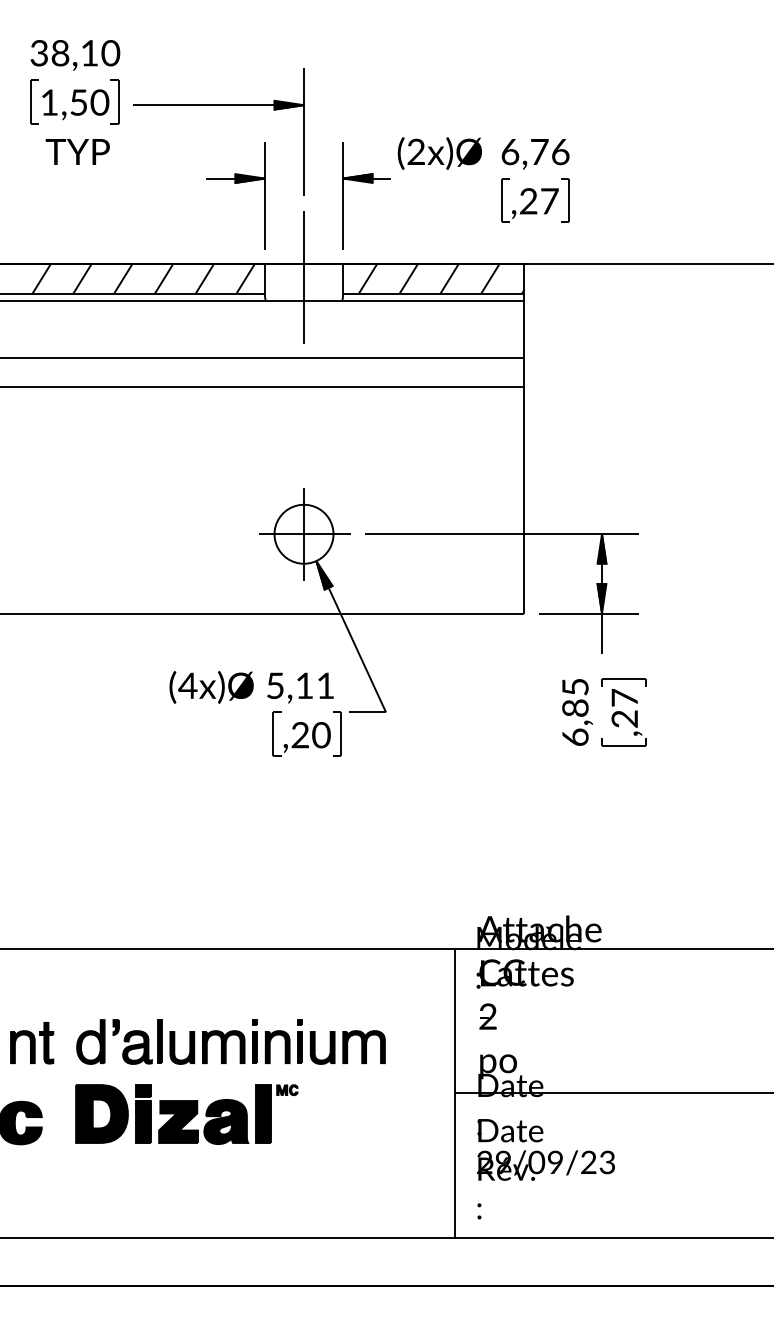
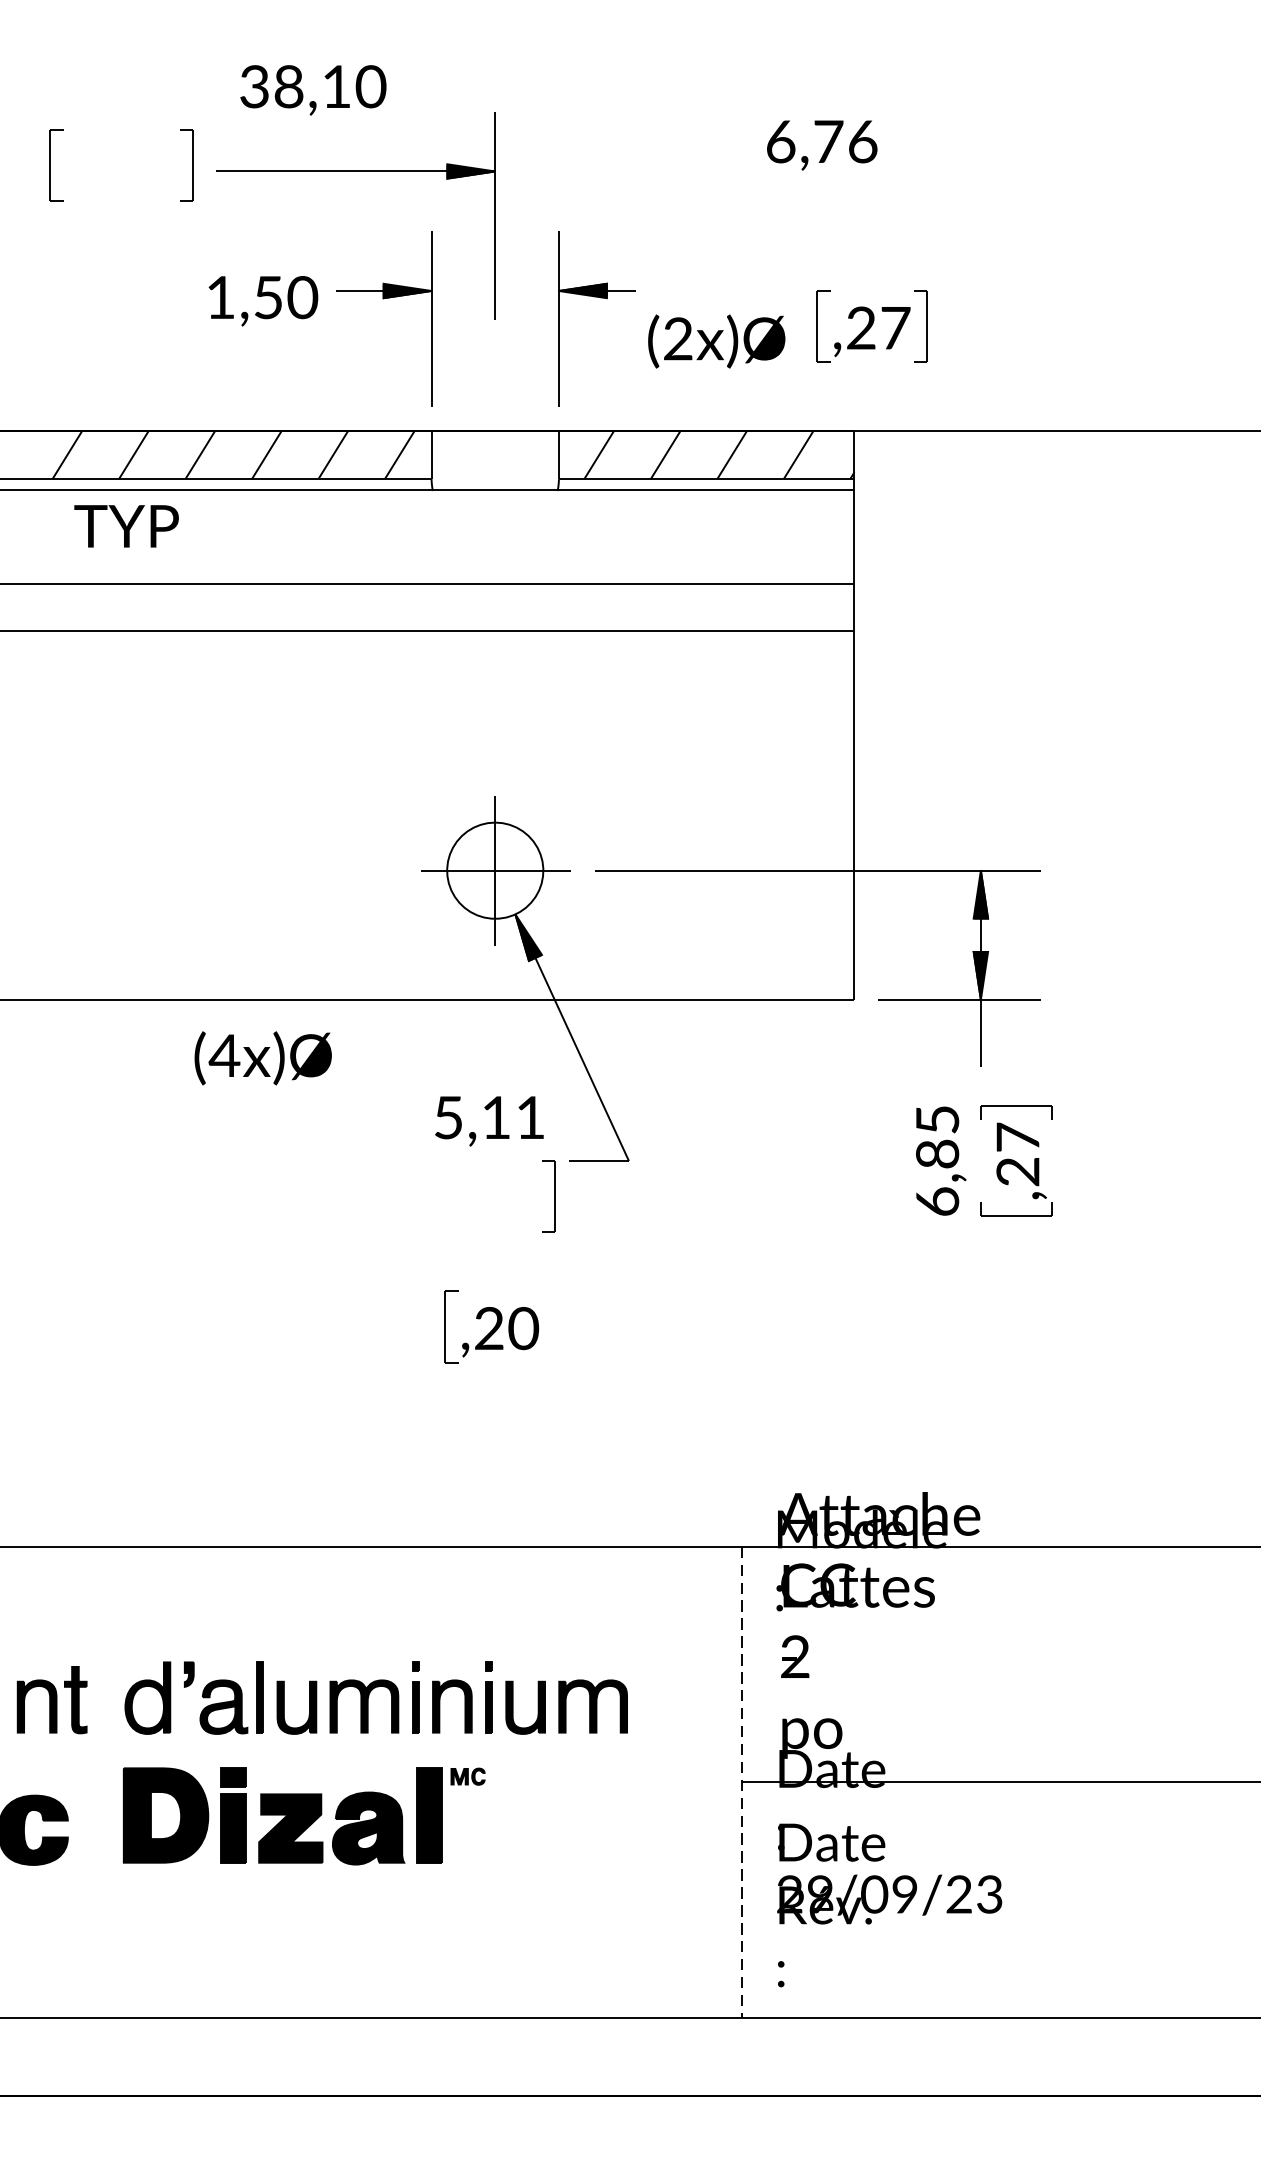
text: (75, 55) -> (313, 90), moved
text: (75, 104) -> (263, 300), moved
text: (77, 151) -> (126, 525), moved
text: (439, 153) -> (716, 341), moved
text: (535, 154) -> (821, 145), moved
line: (304, 277) -> (496, 452), removed
text: (211, 687) -> (263, 1058), moved
part: (301, 733) -> (491, 1325), moved
line: (455, 1093) -> (742, 1782), solid -> dashed

